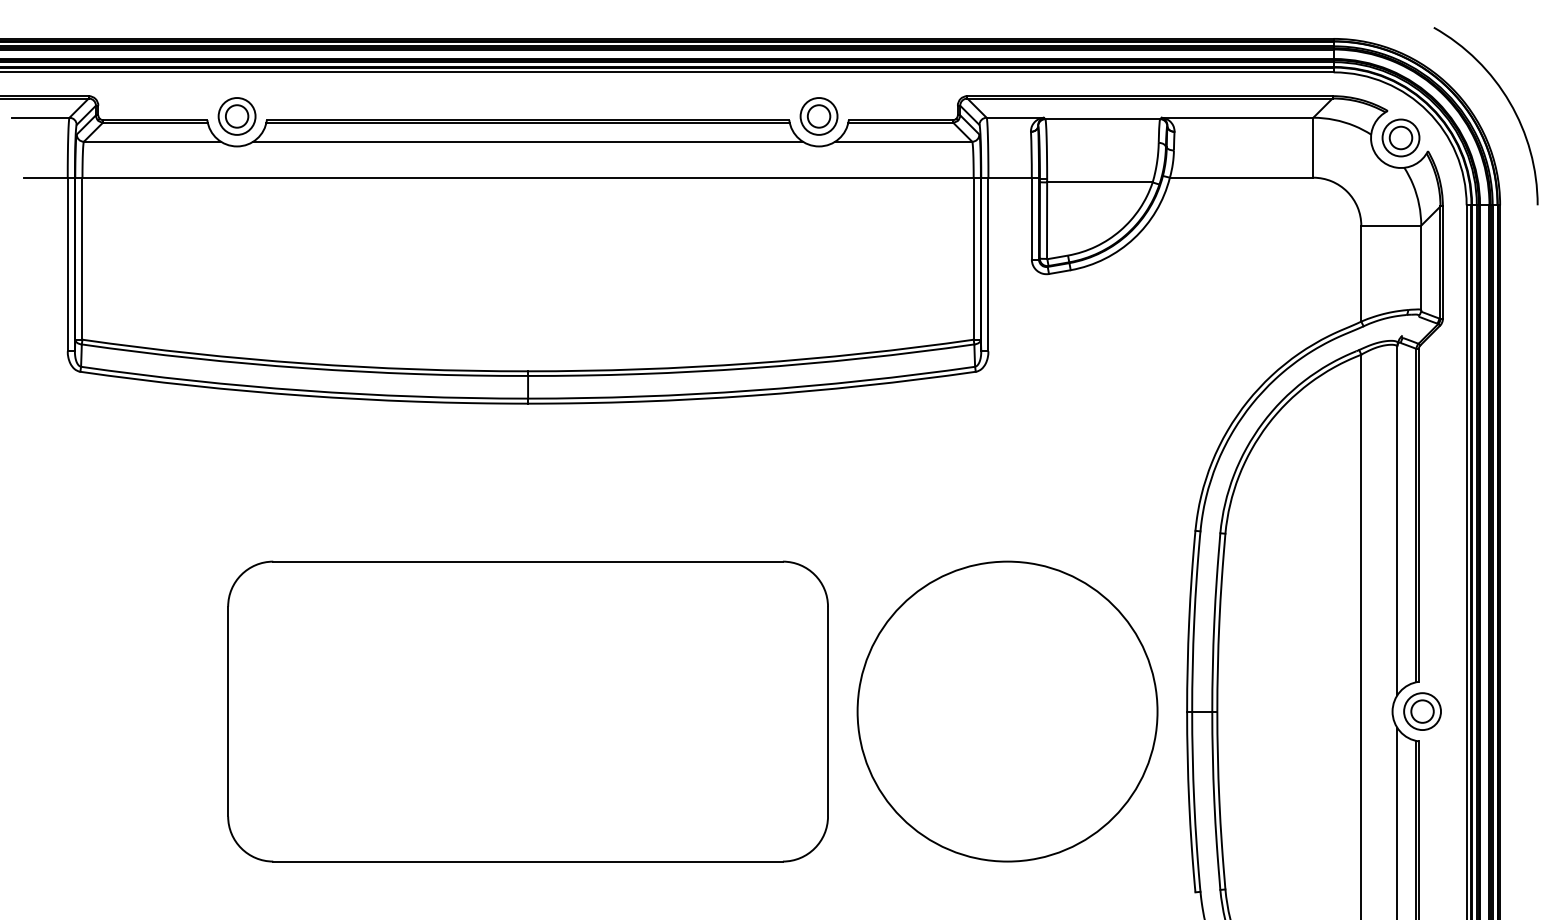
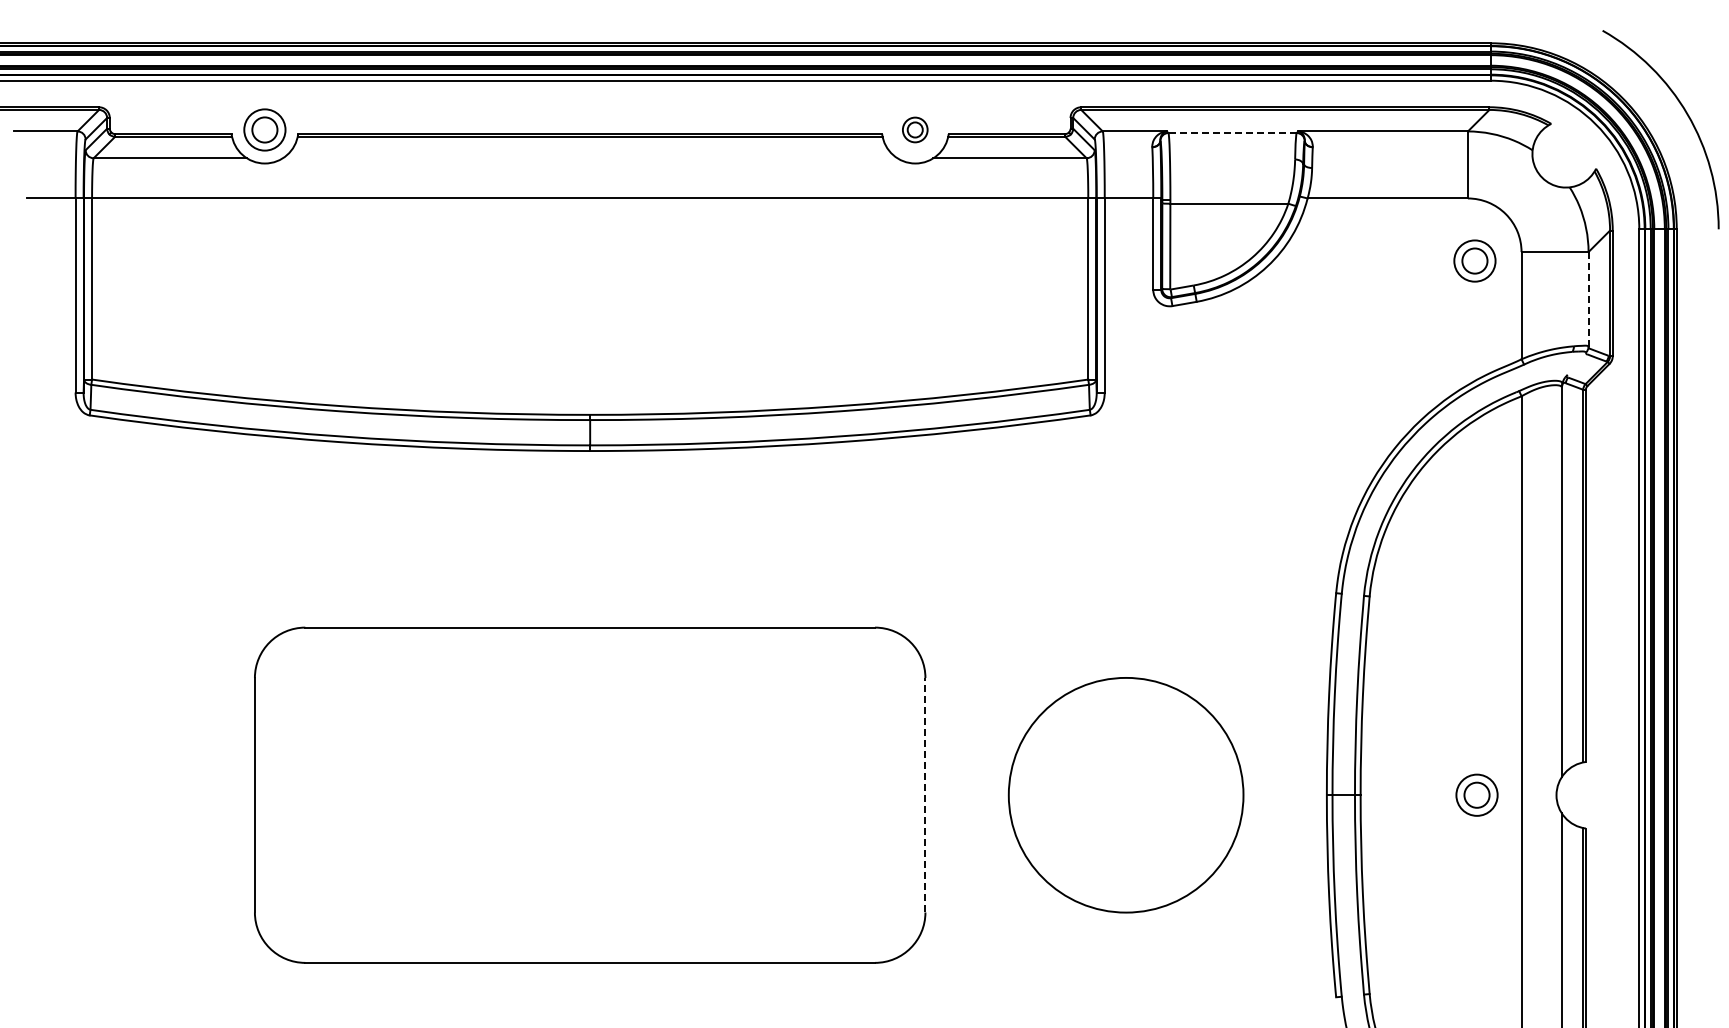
part: (818, 116) -> (914, 129), size x0.6
line: (1102, 119) -> (1232, 133), solid -> dashed
part: (1400, 137) -> (1474, 260), moved
line: (527, 141) -> (589, 158), removed
line: (1421, 268) -> (1588, 299), solid -> dashed
line: (828, 710) -> (925, 794), solid -> dashed
circle: (1006, 710) -> (1125, 794), size x0.7
part: (1422, 710) -> (1476, 794), moved

